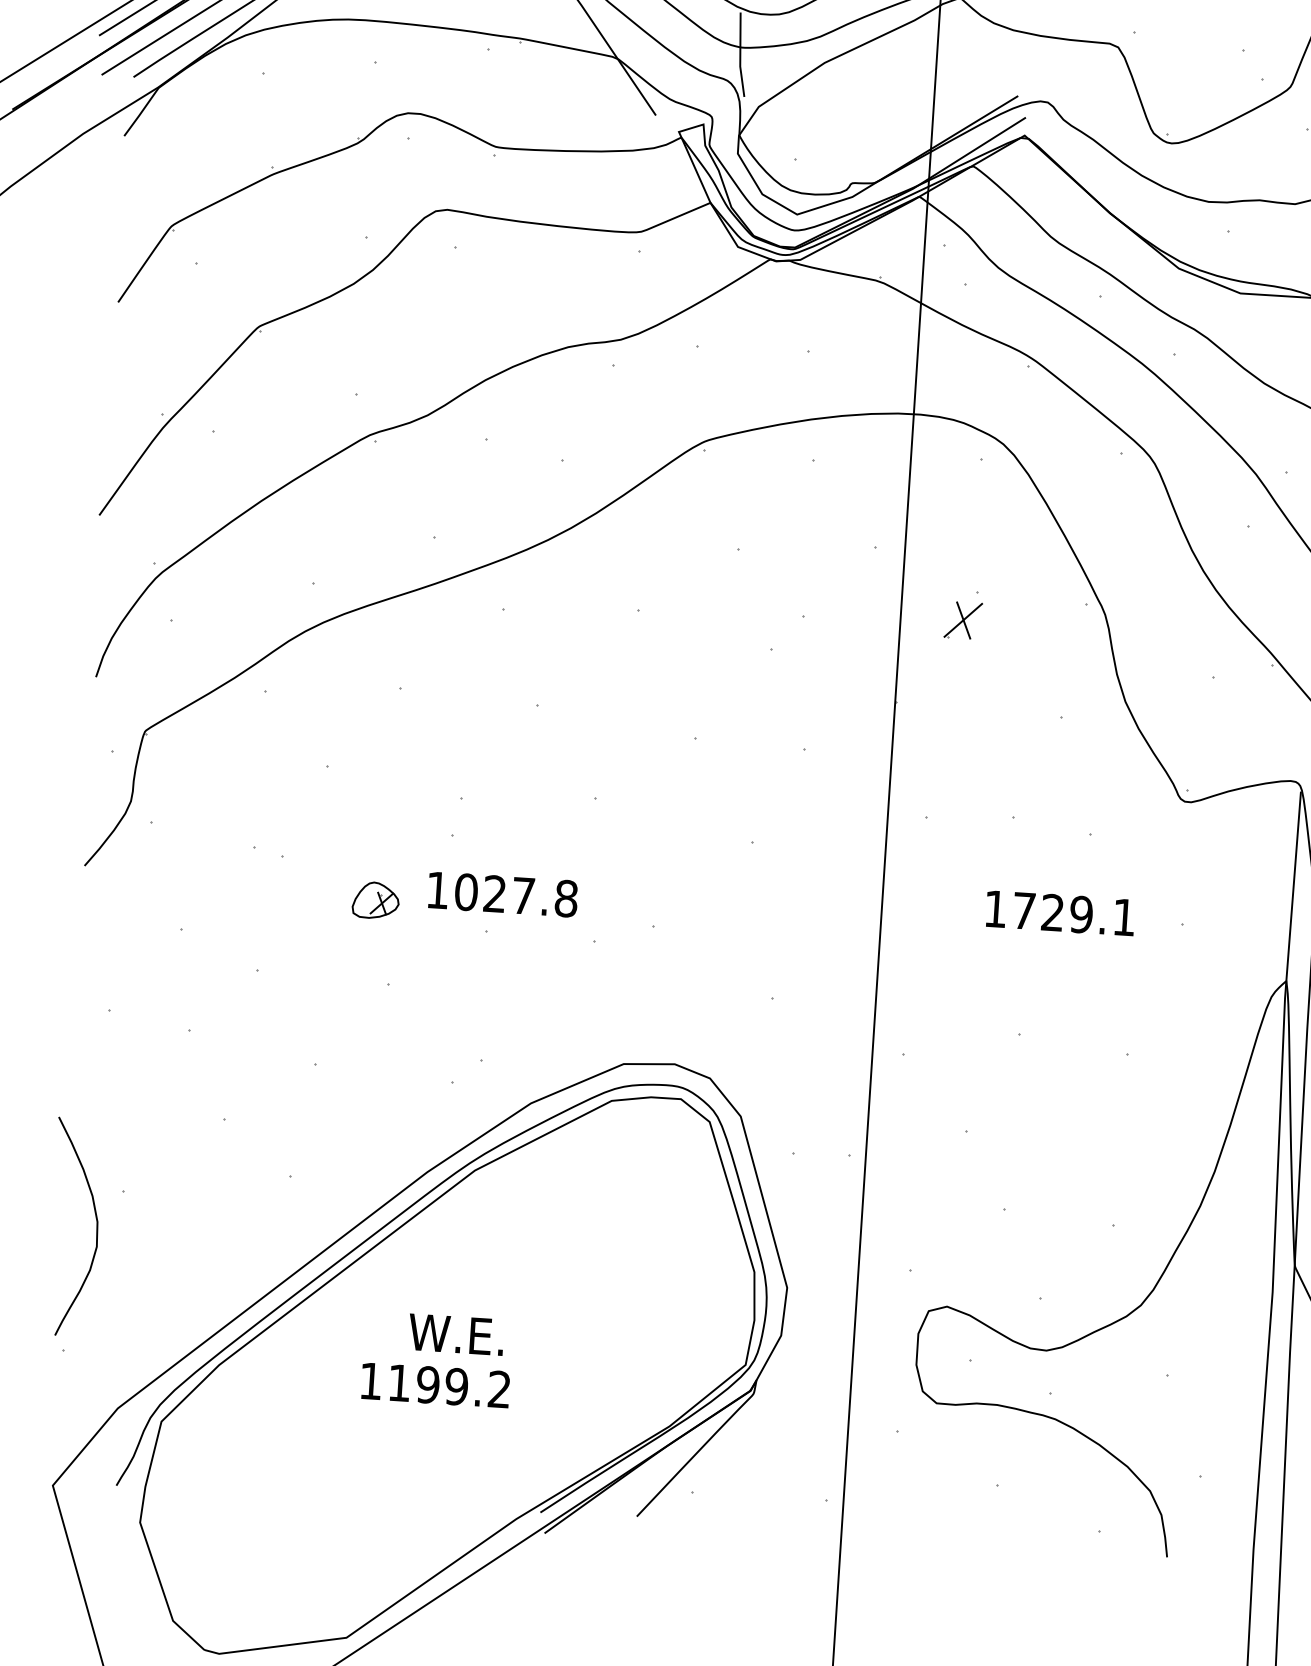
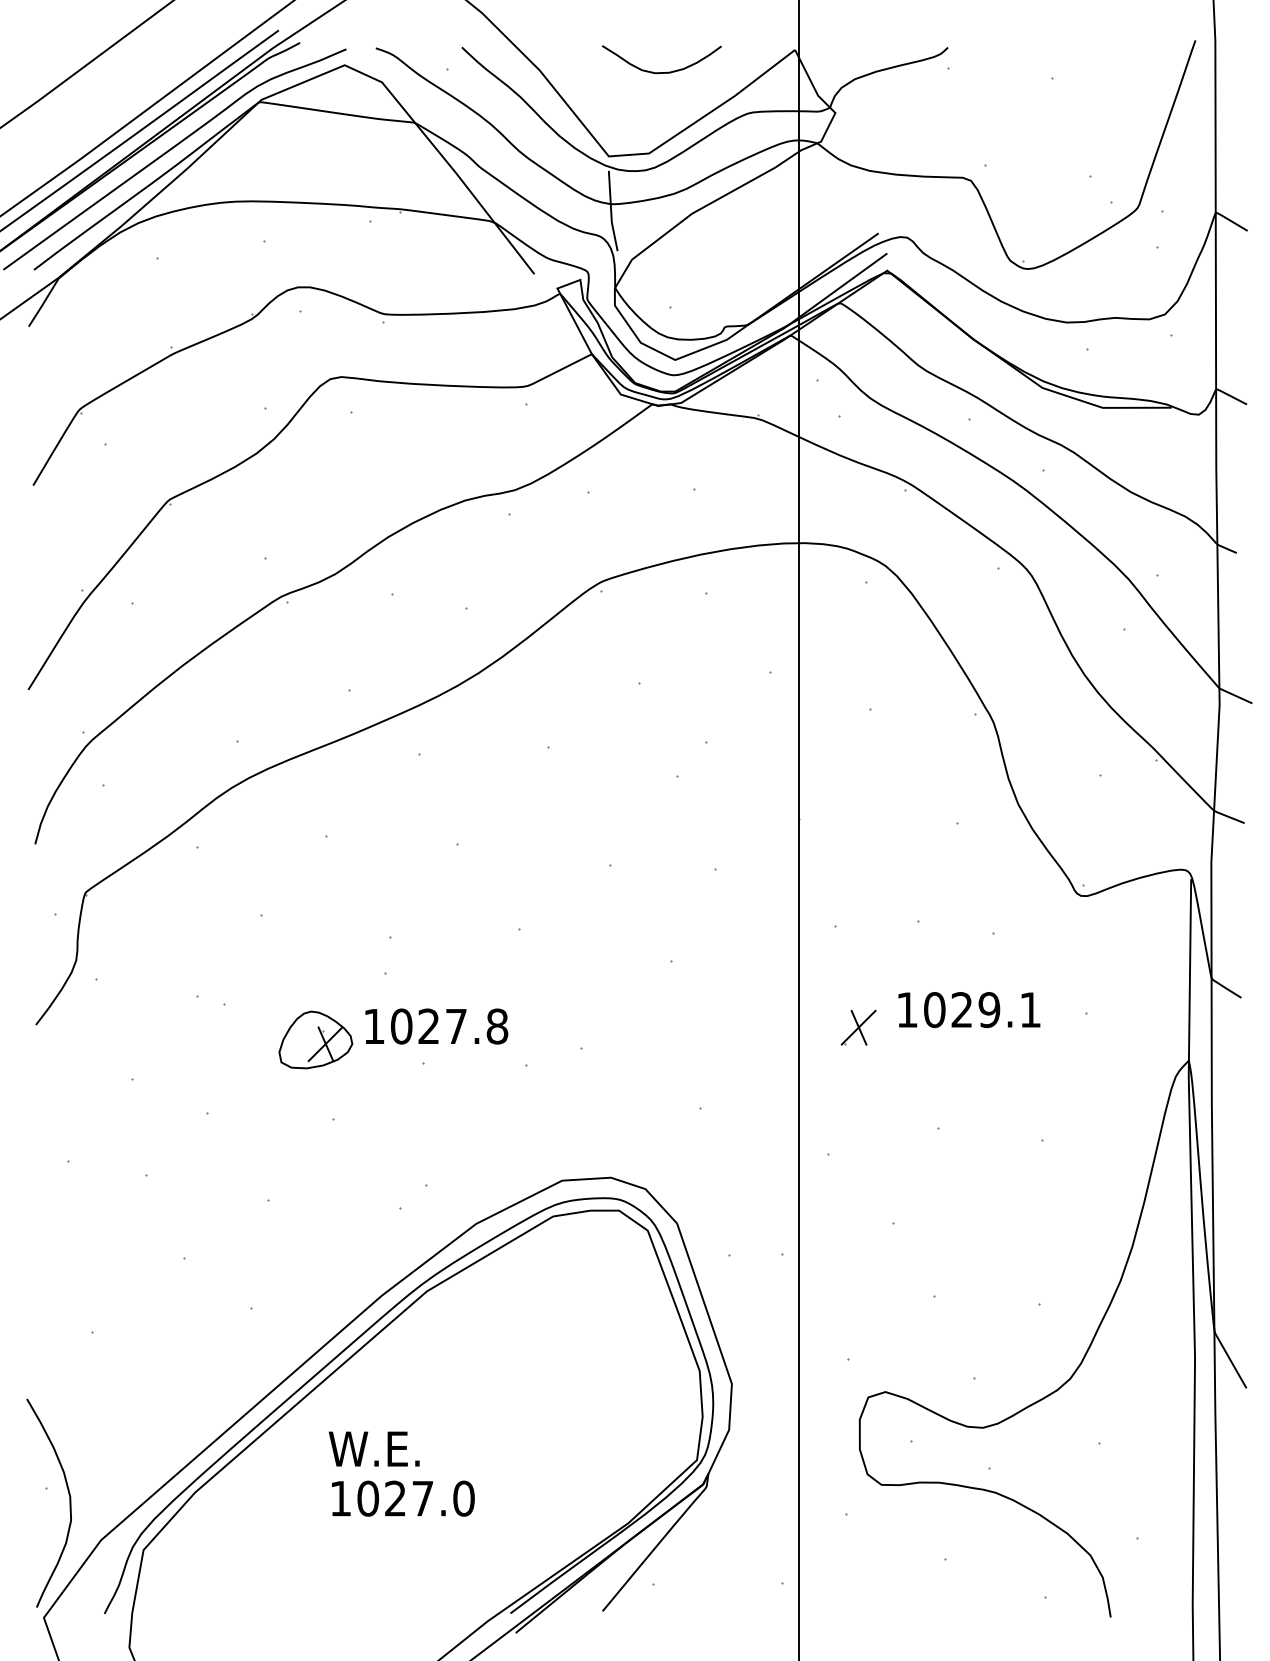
part: (963, 620) -> (858, 1027), moved
part: (375, 899) -> (315, 1039), size x1.67
text: (1024, 911) -> (934, 1010), 1729.1 -> 1029.1
curve: (96, 1227) -> (69, 1502), moved
text: (455, 1334) -> (373, 1448), moved
text: (449, 1386) -> (415, 1498), 1199.2 -> 1027.0

